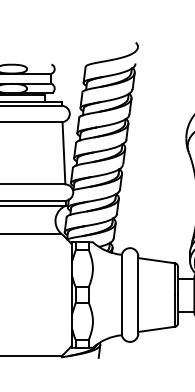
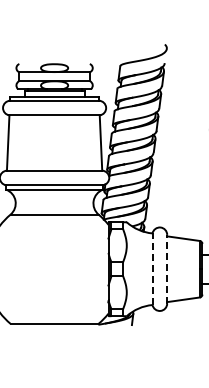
line: (138, 294) -> (167, 268), solid -> dashed
line: (121, 295) -> (152, 269), solid -> dashed

